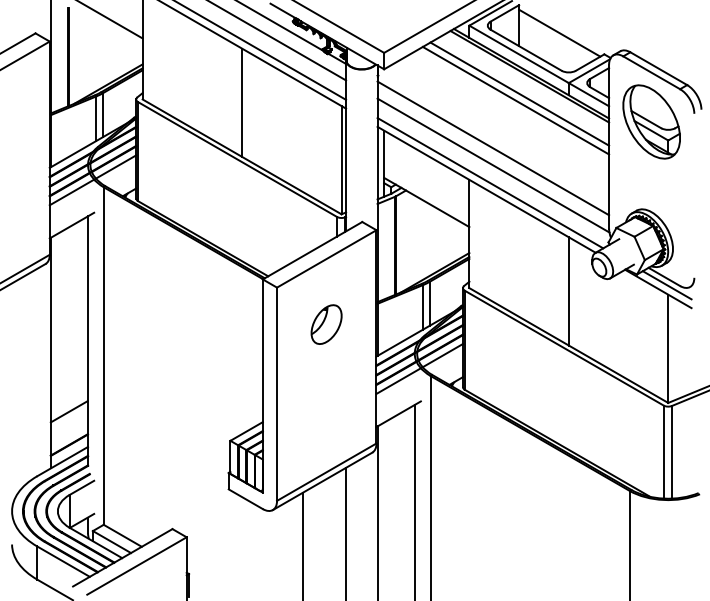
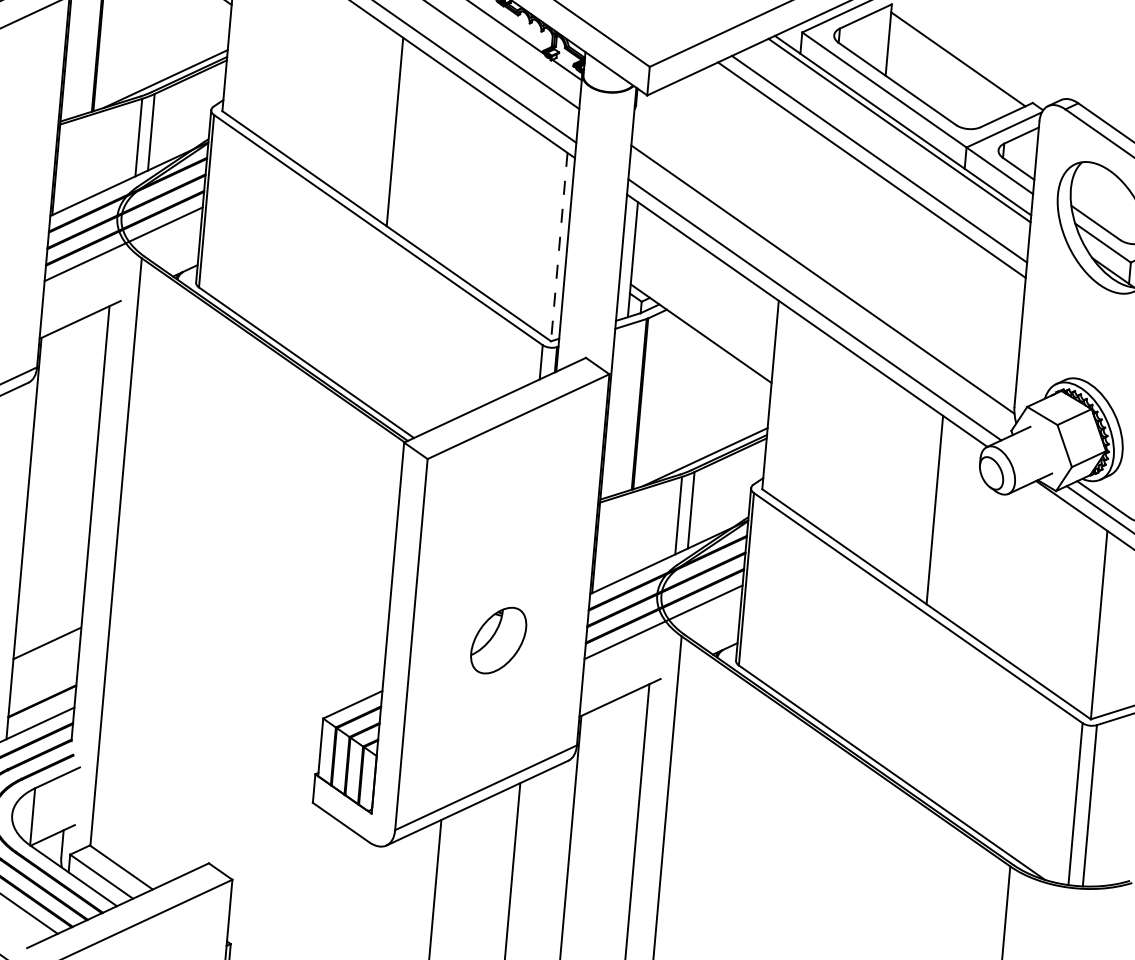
line: (493, 148) -> (825, 249), removed
line: (341, 160) -> (559, 247), solid -> dashed
part: (326, 324) -> (498, 640), moved

